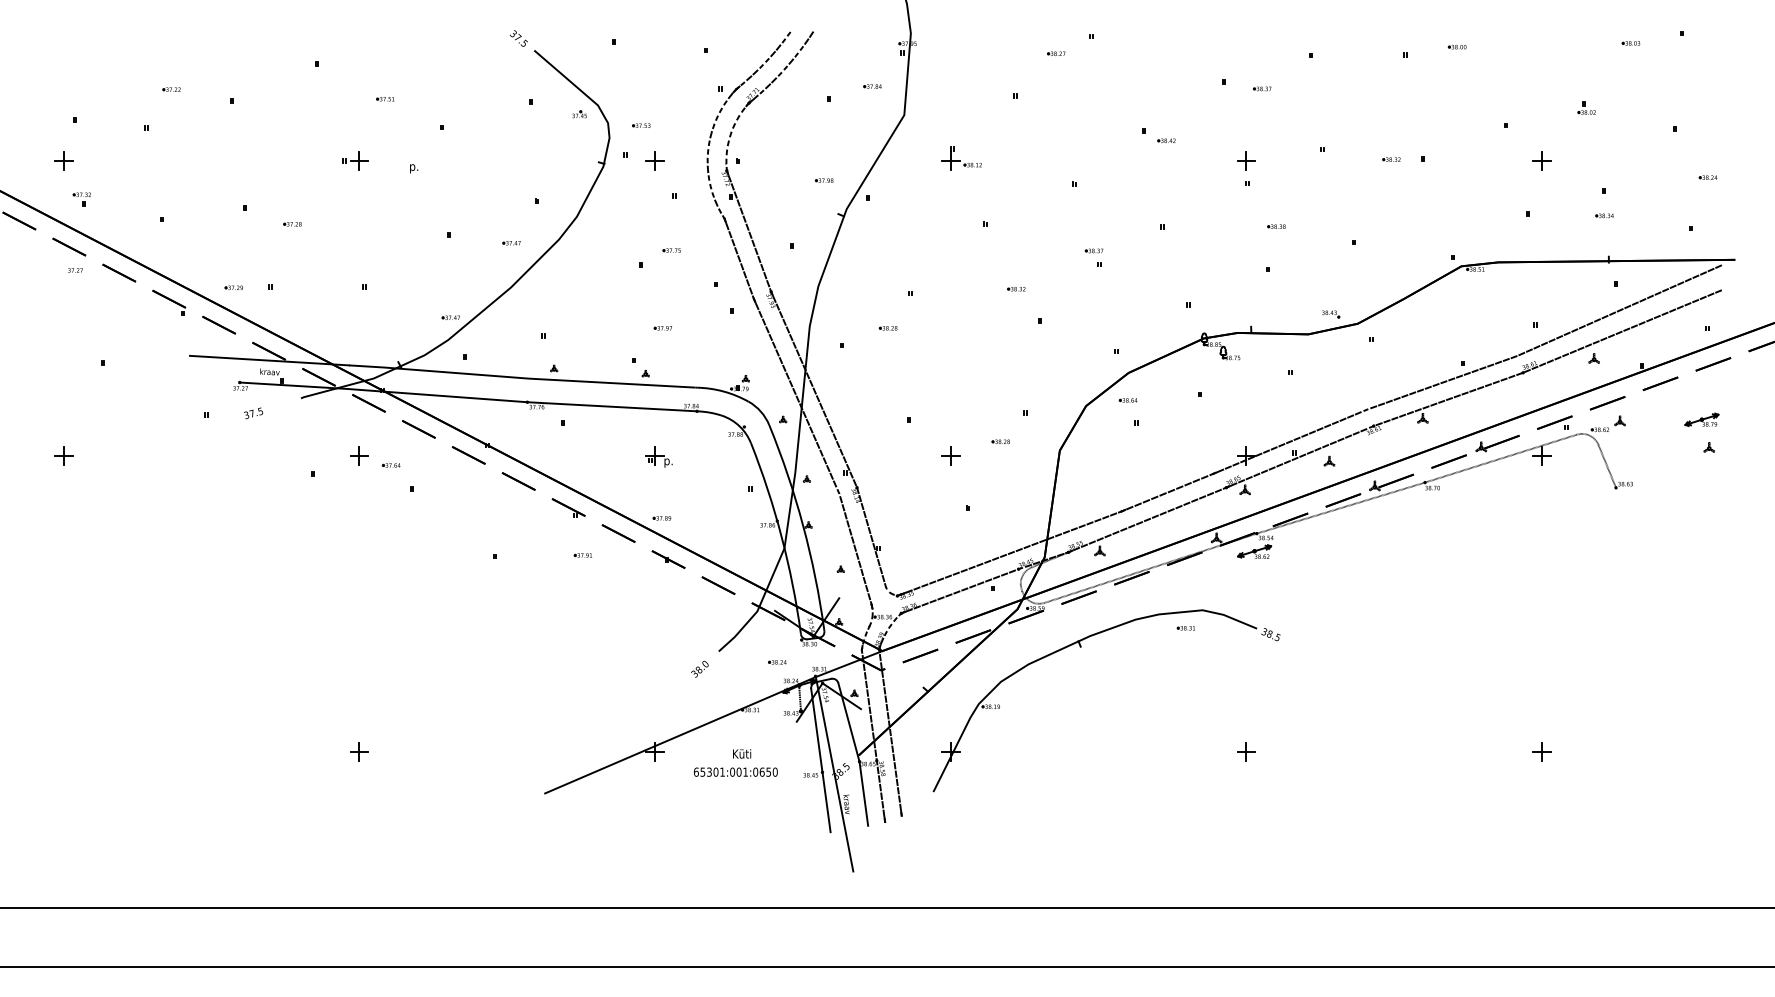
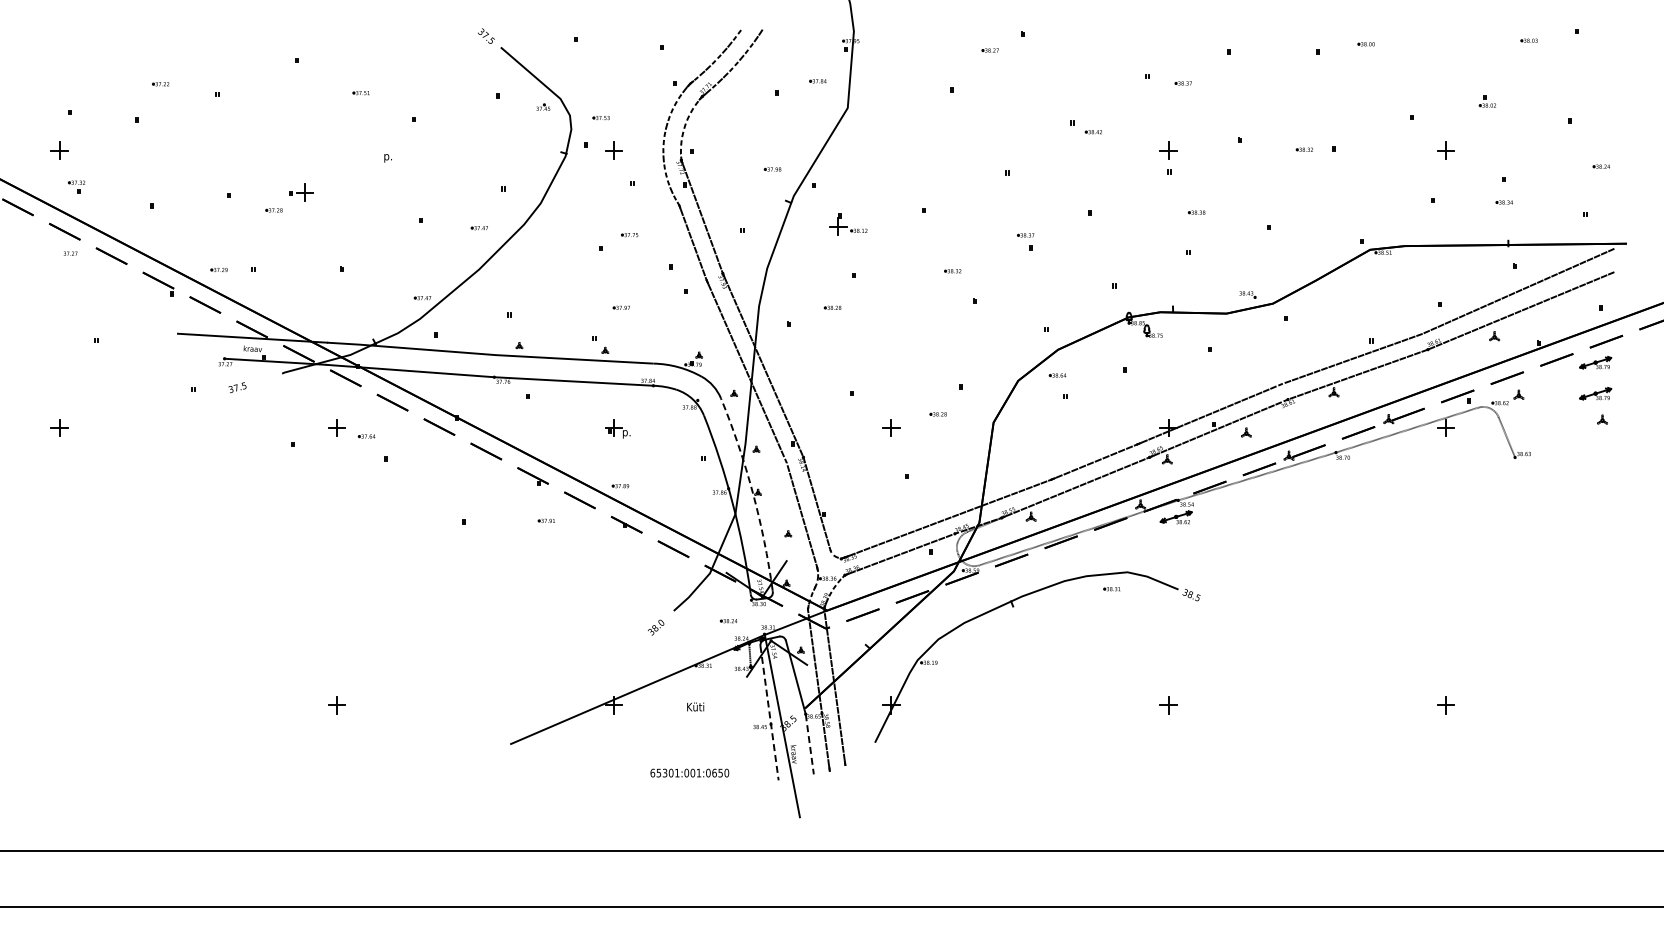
part: (961, 158) -> (848, 224), moved
part: (355, 160) -> (301, 192), moved
part: (1701, 386) -> (1595, 362), added
arc: (802, 526) -> (752, 493), solid -> dashed
line: (820, 760) -> (769, 713), solid -> dashed
text: (735, 771) -> (689, 772), moved
line: (863, 793) -> (809, 744), solid -> dashed

